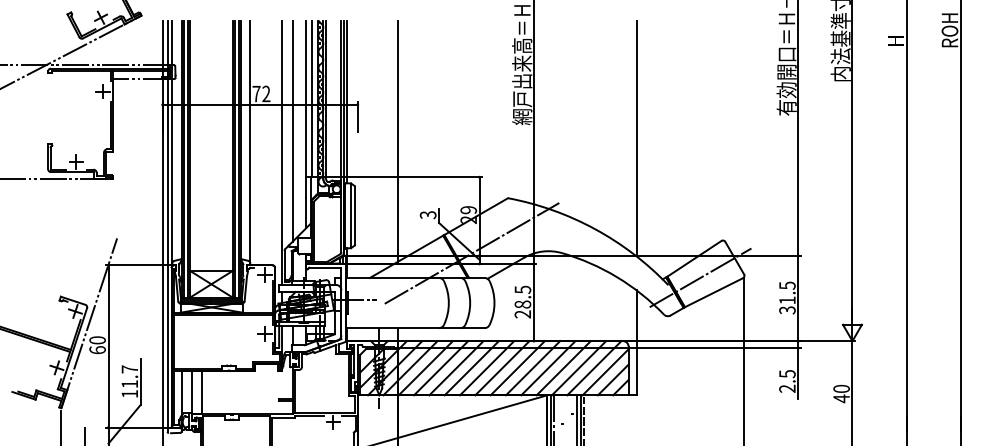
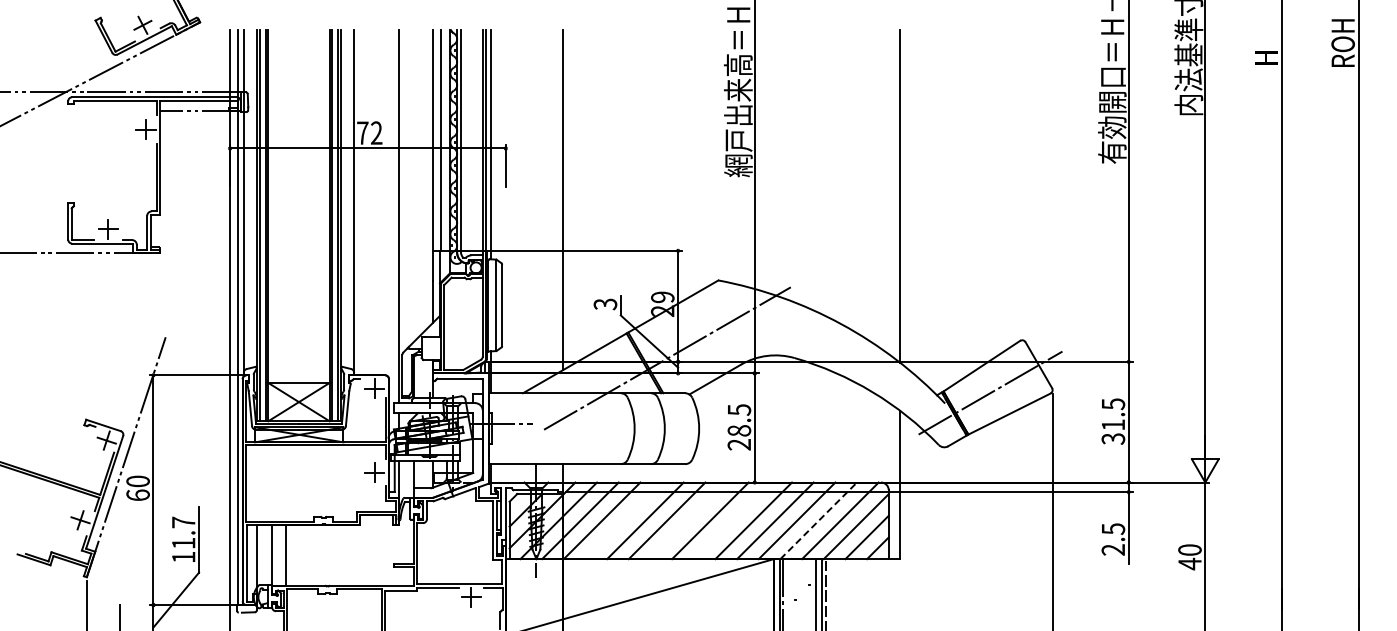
line: (292, 131) -> (413, 185), removed
line: (440, 367) -> (623, 520), removed
line: (486, 367) -> (688, 520), removed
line: (517, 367) -> (731, 520), removed
line: (579, 367) -> (819, 520), solid -> dashed

